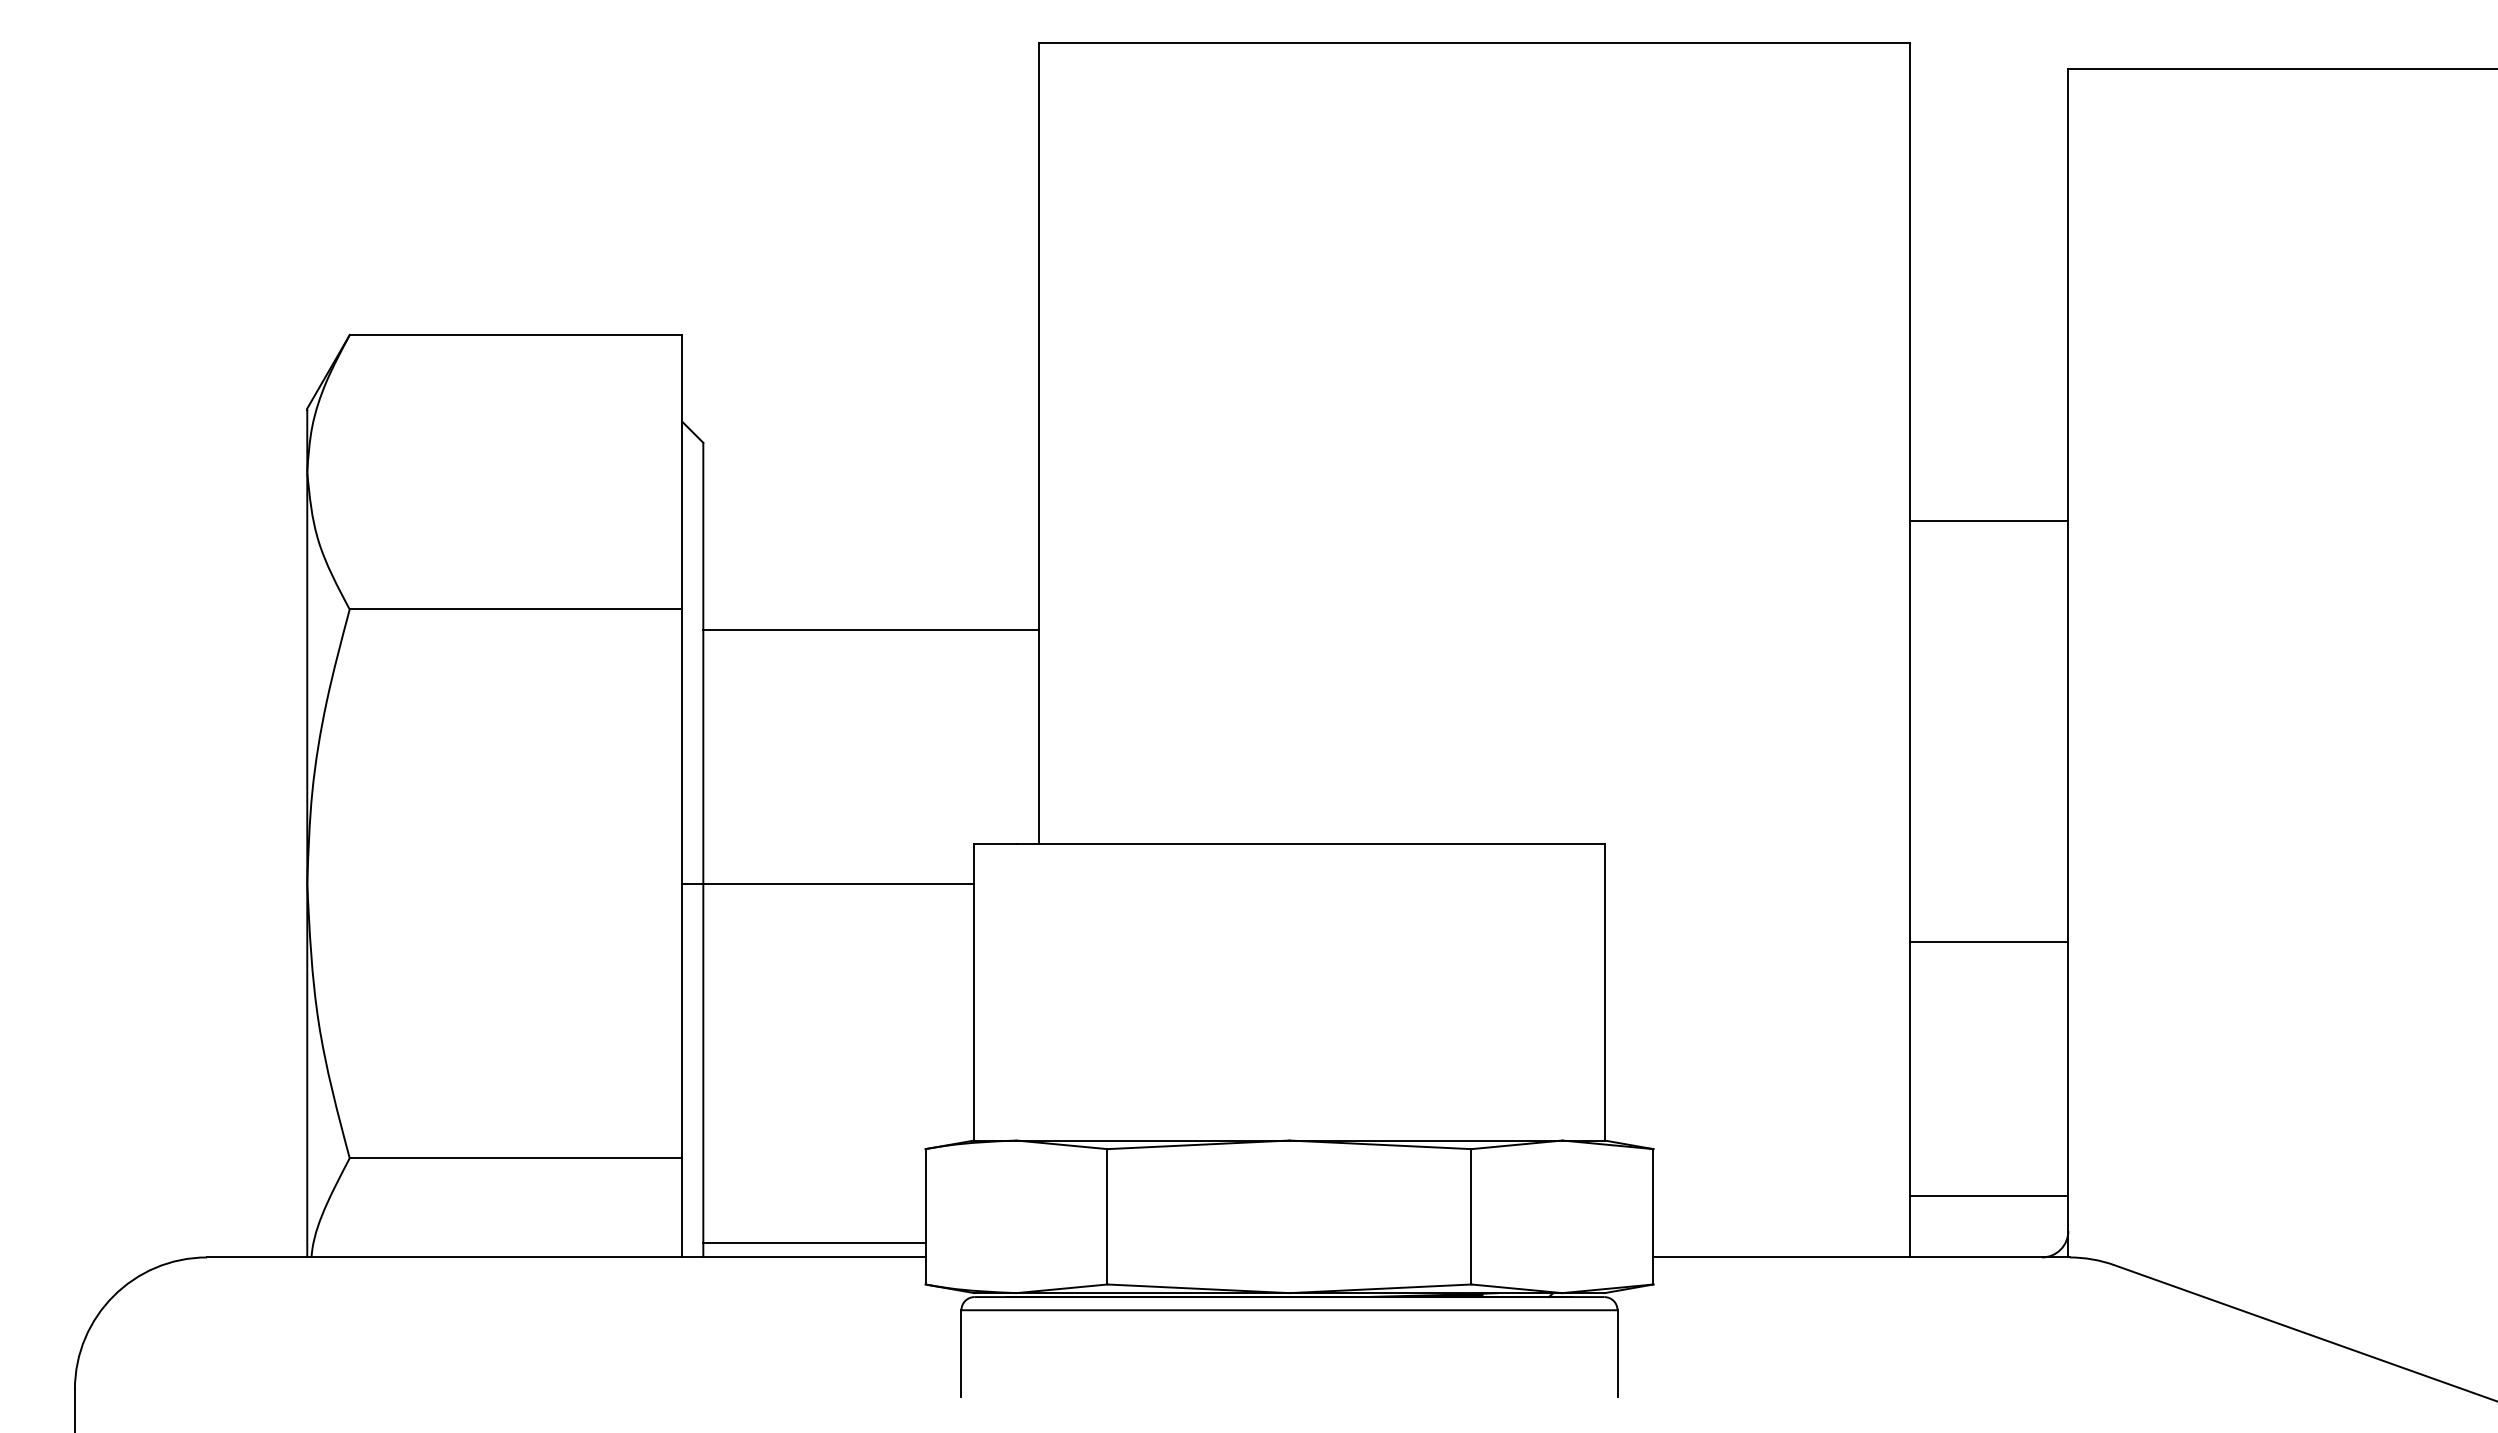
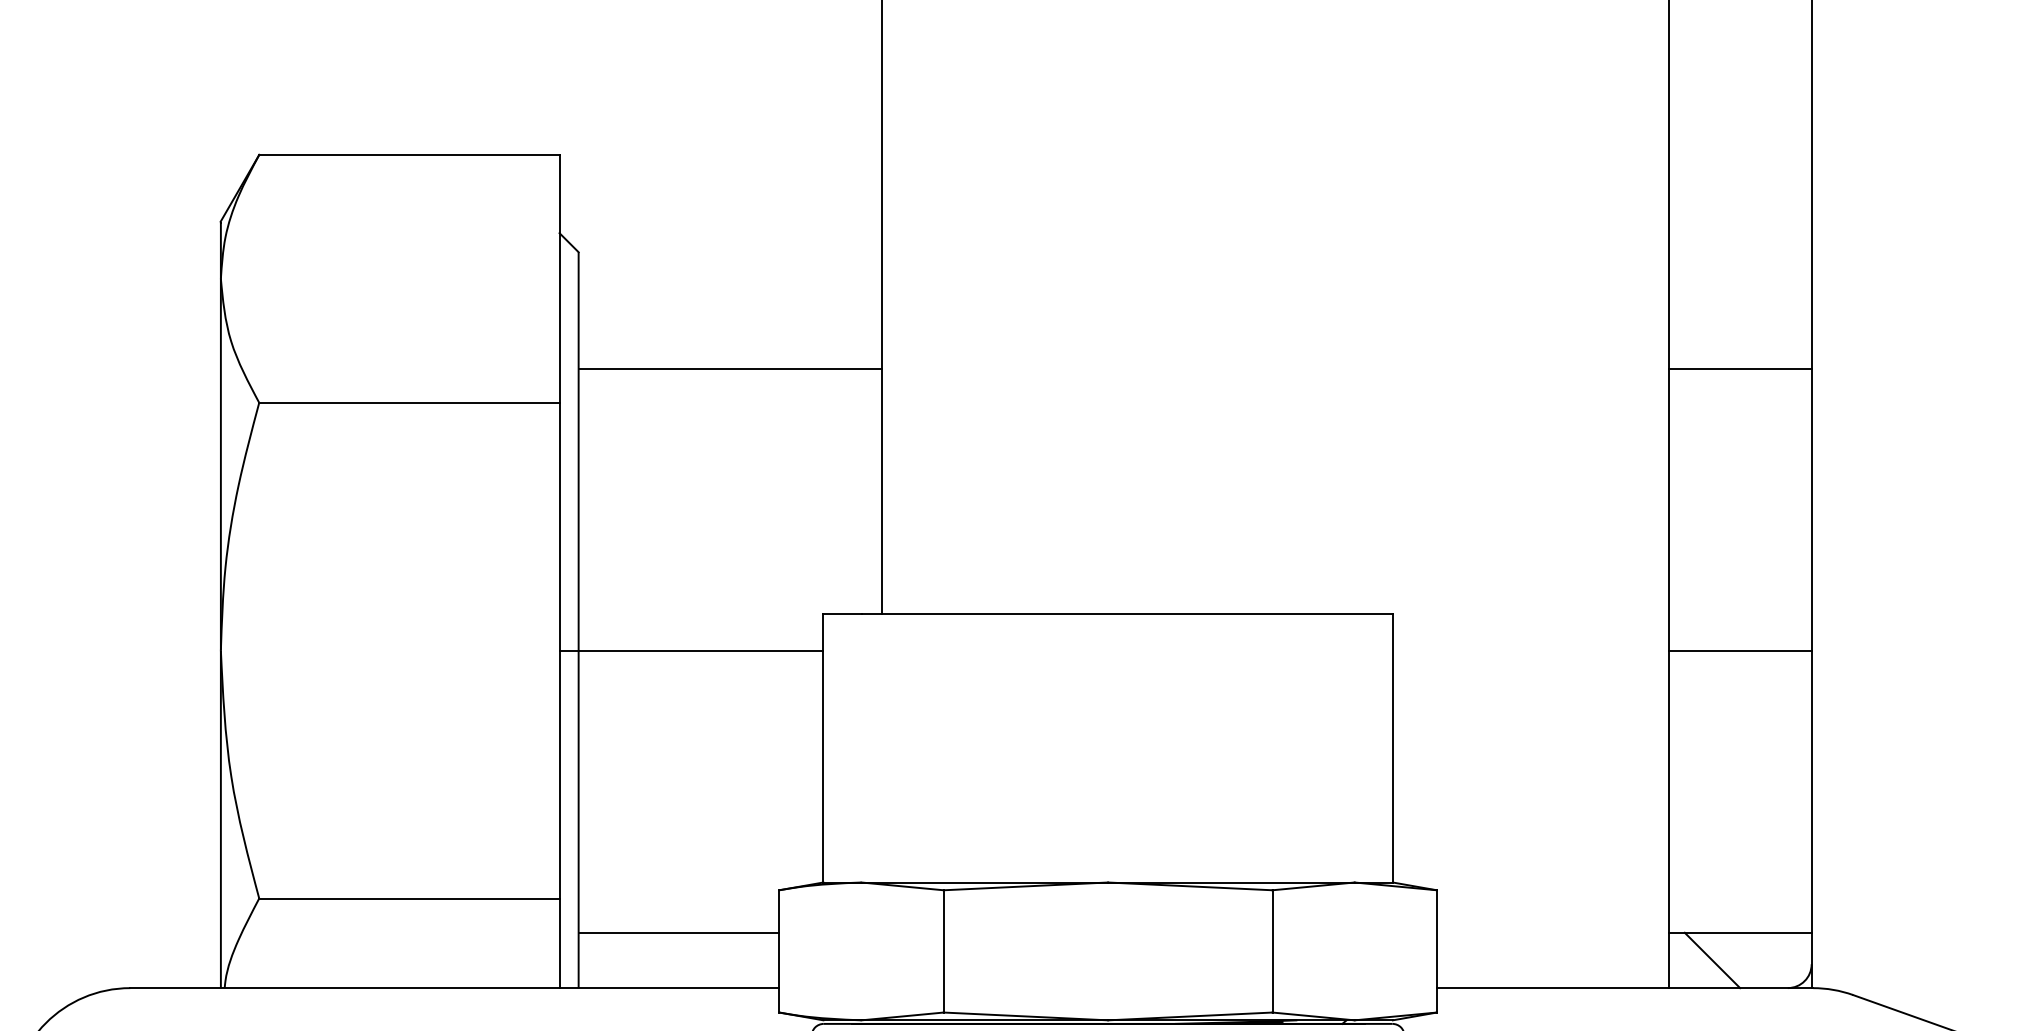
line: (1988, 520) -> (1739, 368), moved
line: (870, 629) -> (729, 368), moved
line: (1988, 941) -> (1739, 650), moved
line: (1958, 1226) -> (1712, 960), added
line: (814, 1243) -> (679, 933), moved

